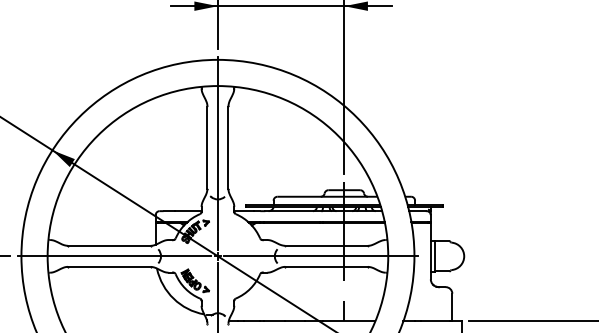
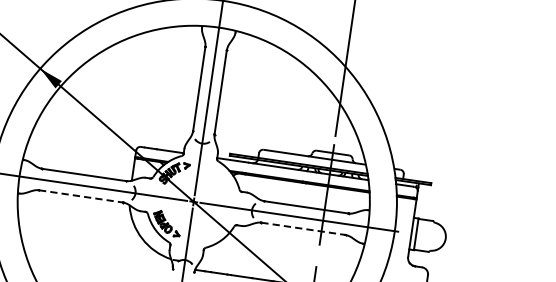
line: (109, 266) -> (81, 196), solid -> dashed
line: (327, 266) -> (304, 228), solid -> dashed

